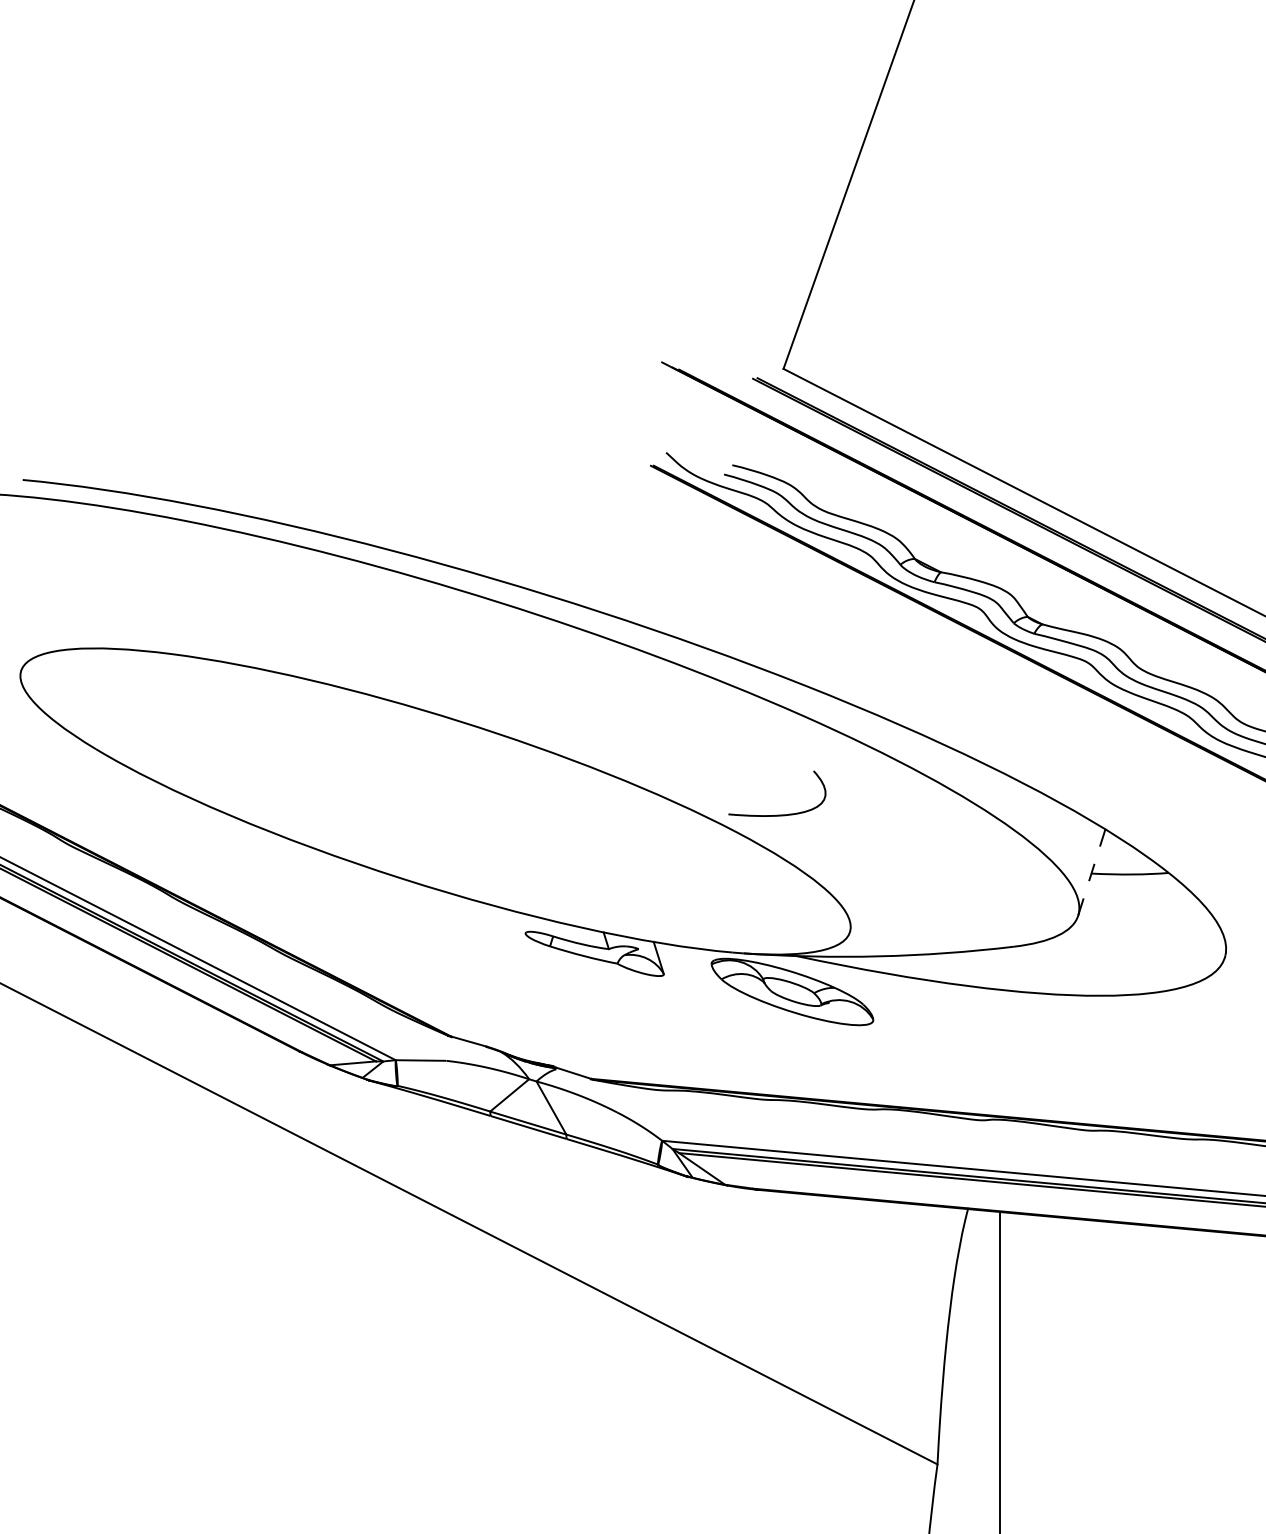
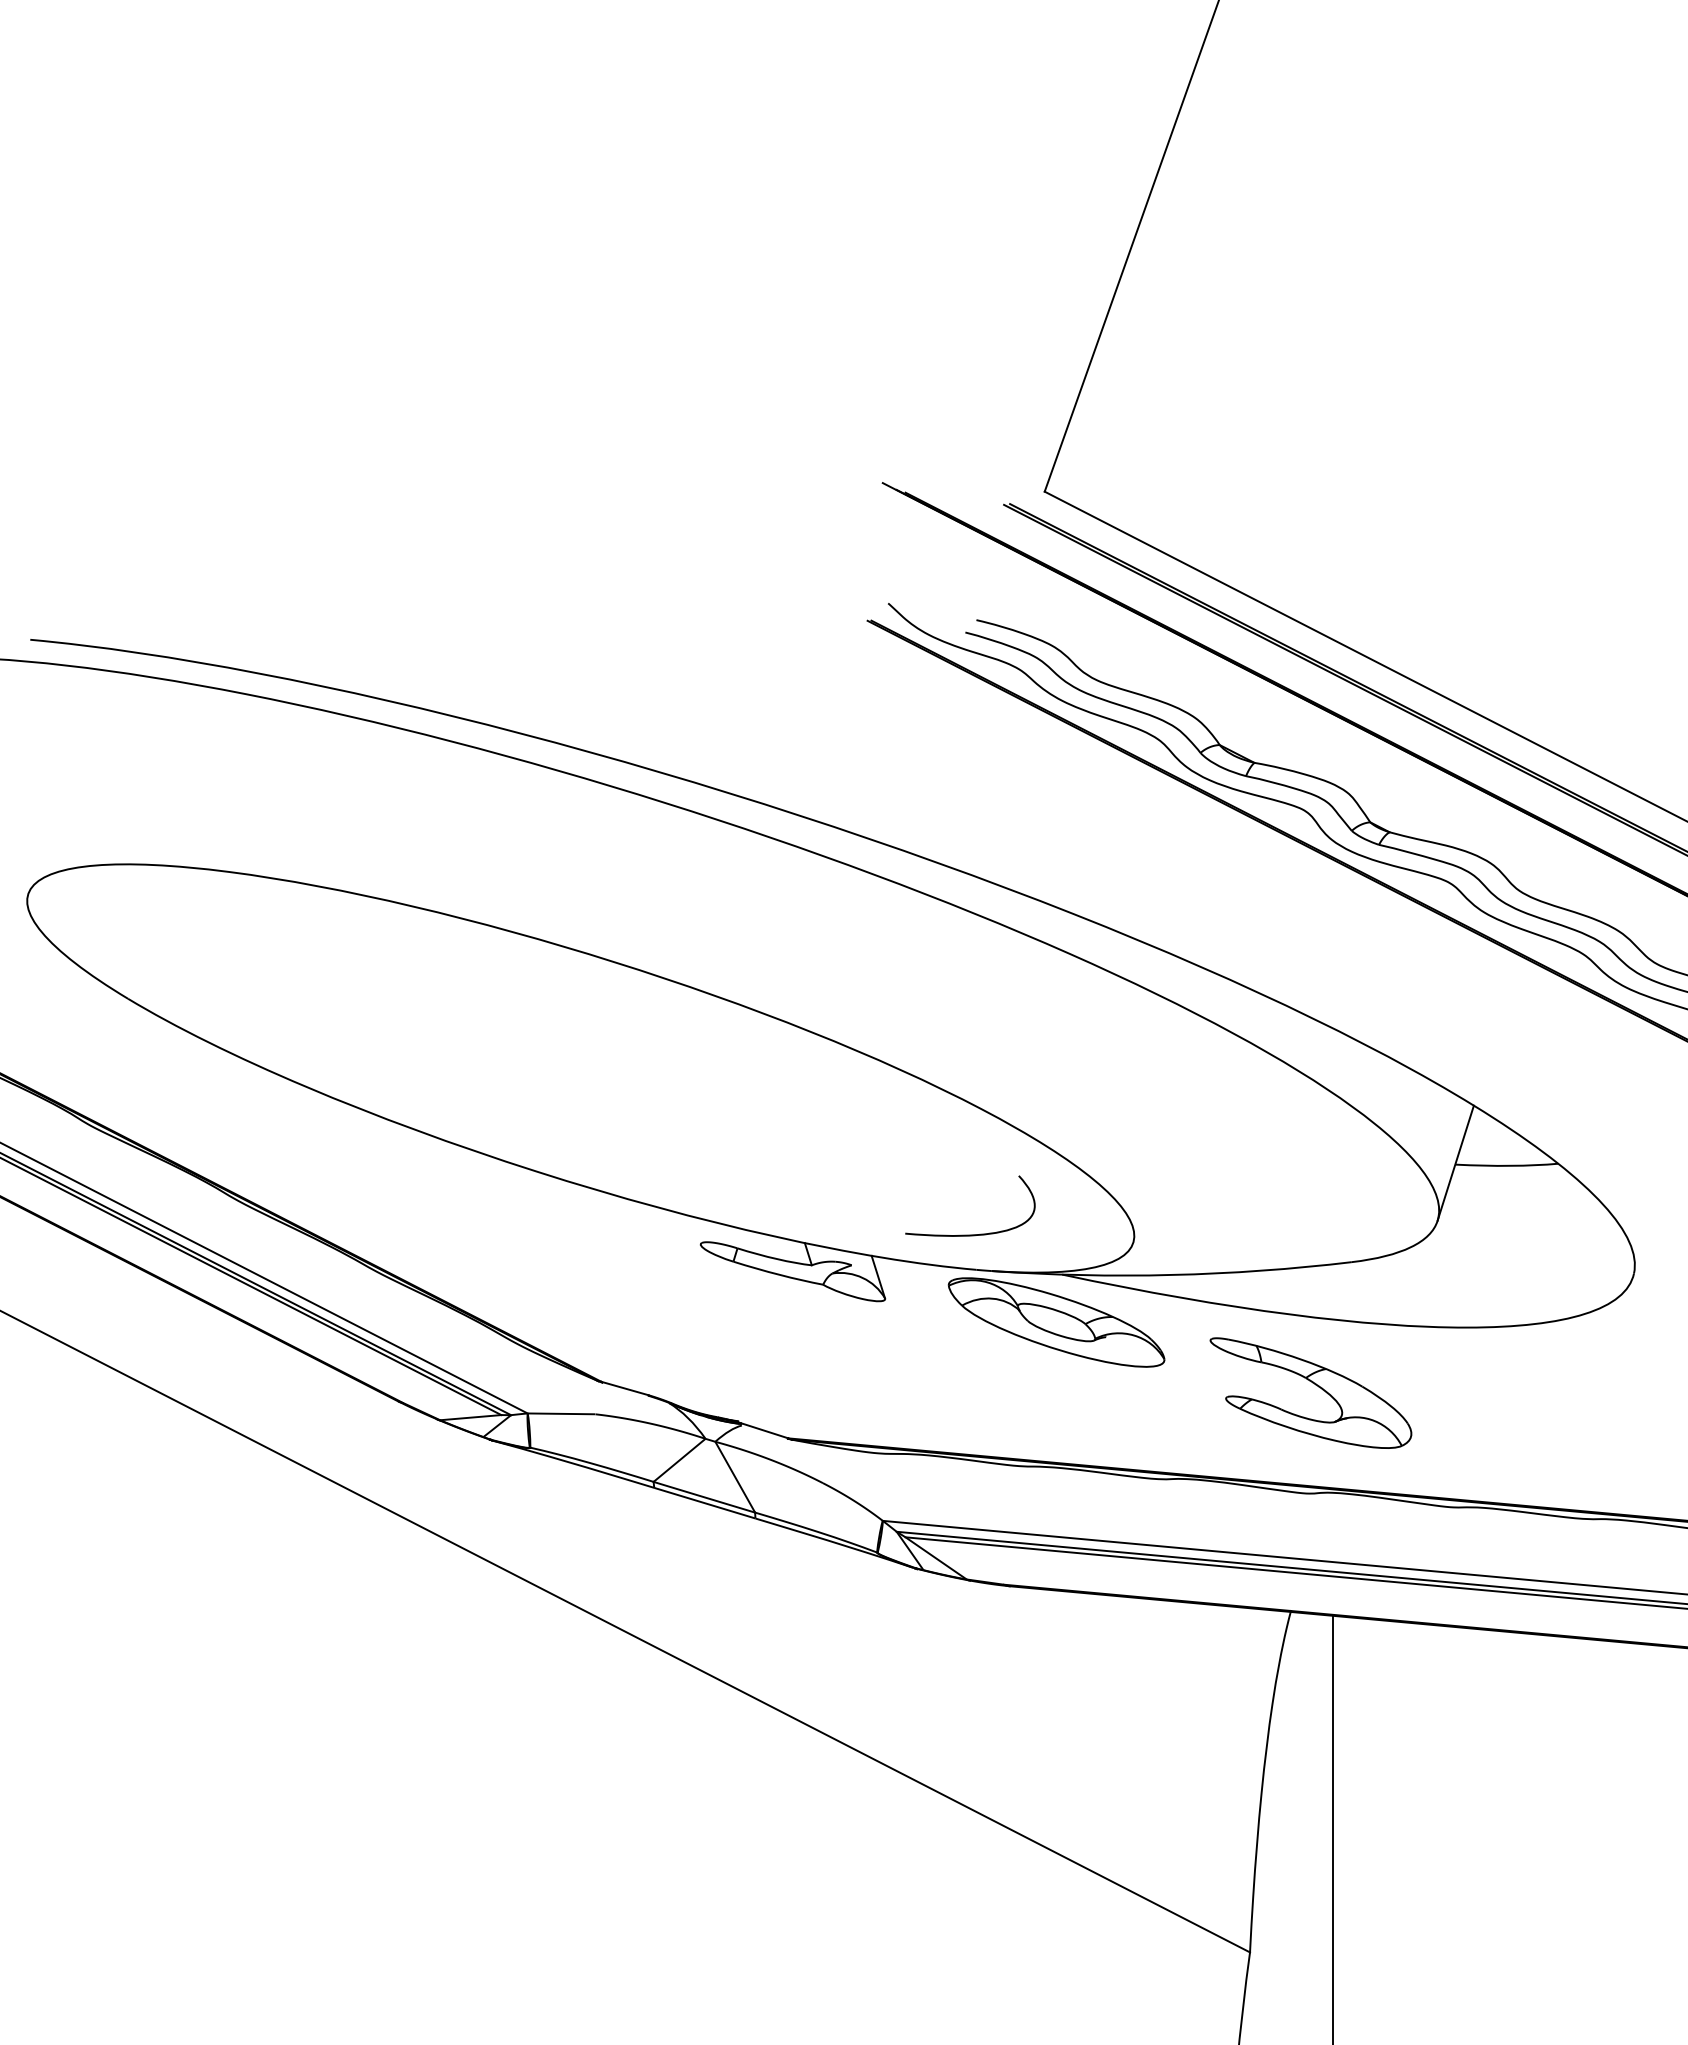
curve: (777, 815) -> (970, 1234), moved
line: (1091, 872) -> (1455, 1162), dashed -> solid
part: (986, 1039) -> (1315, 1385), added

